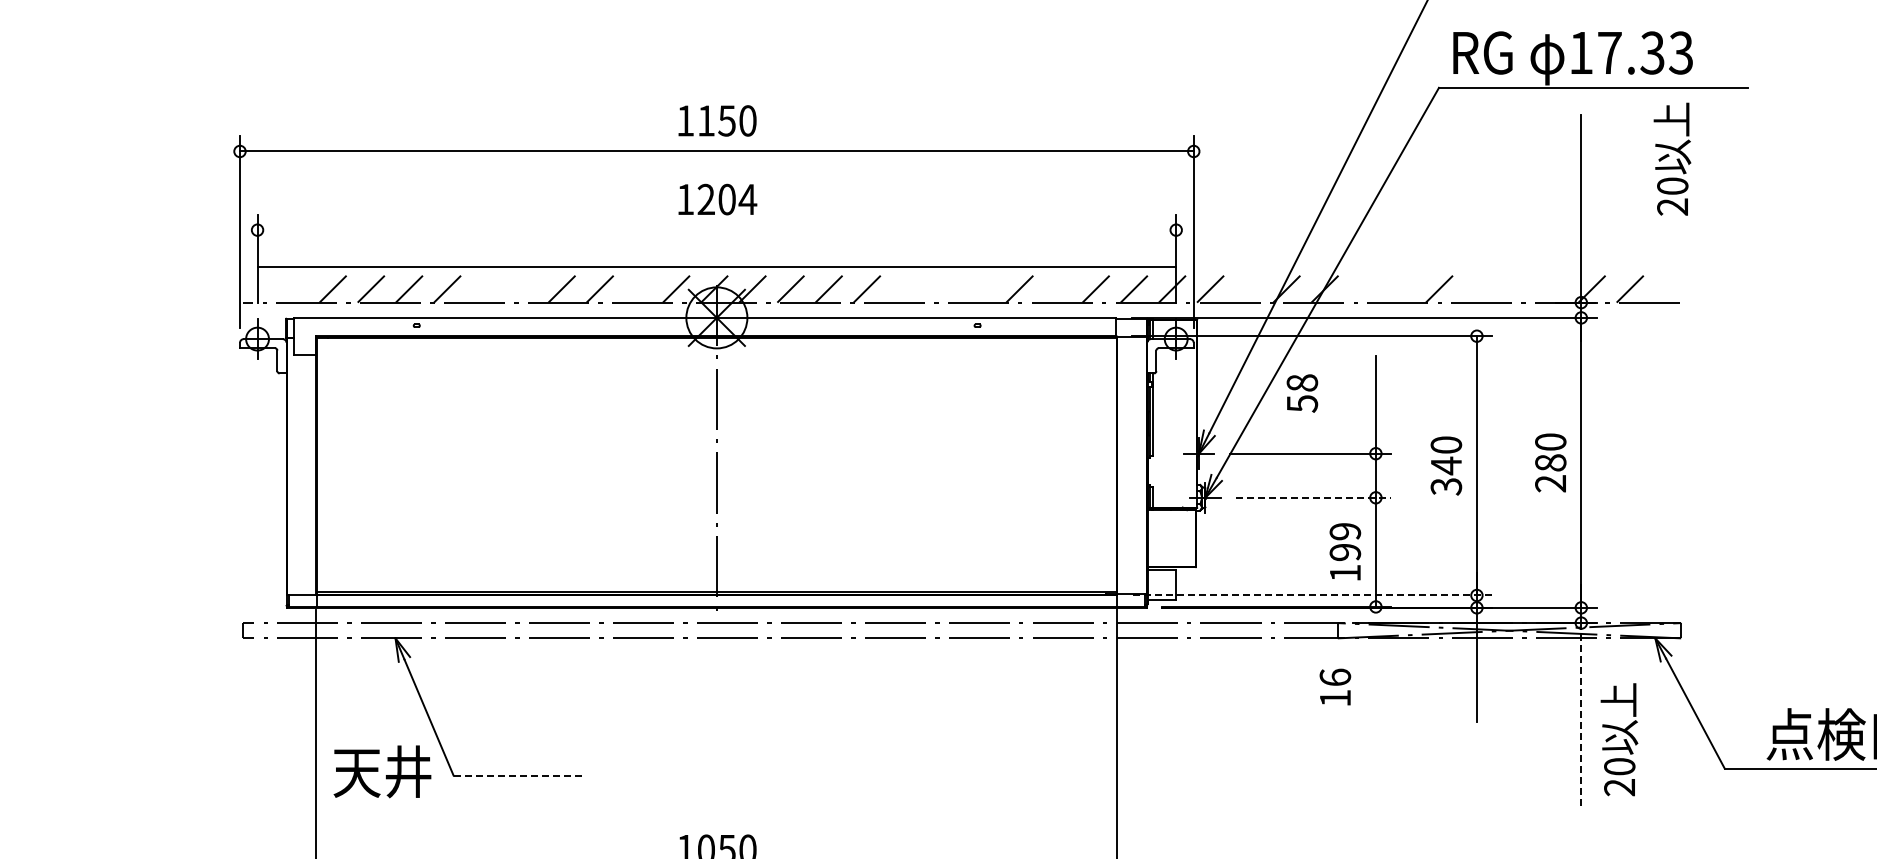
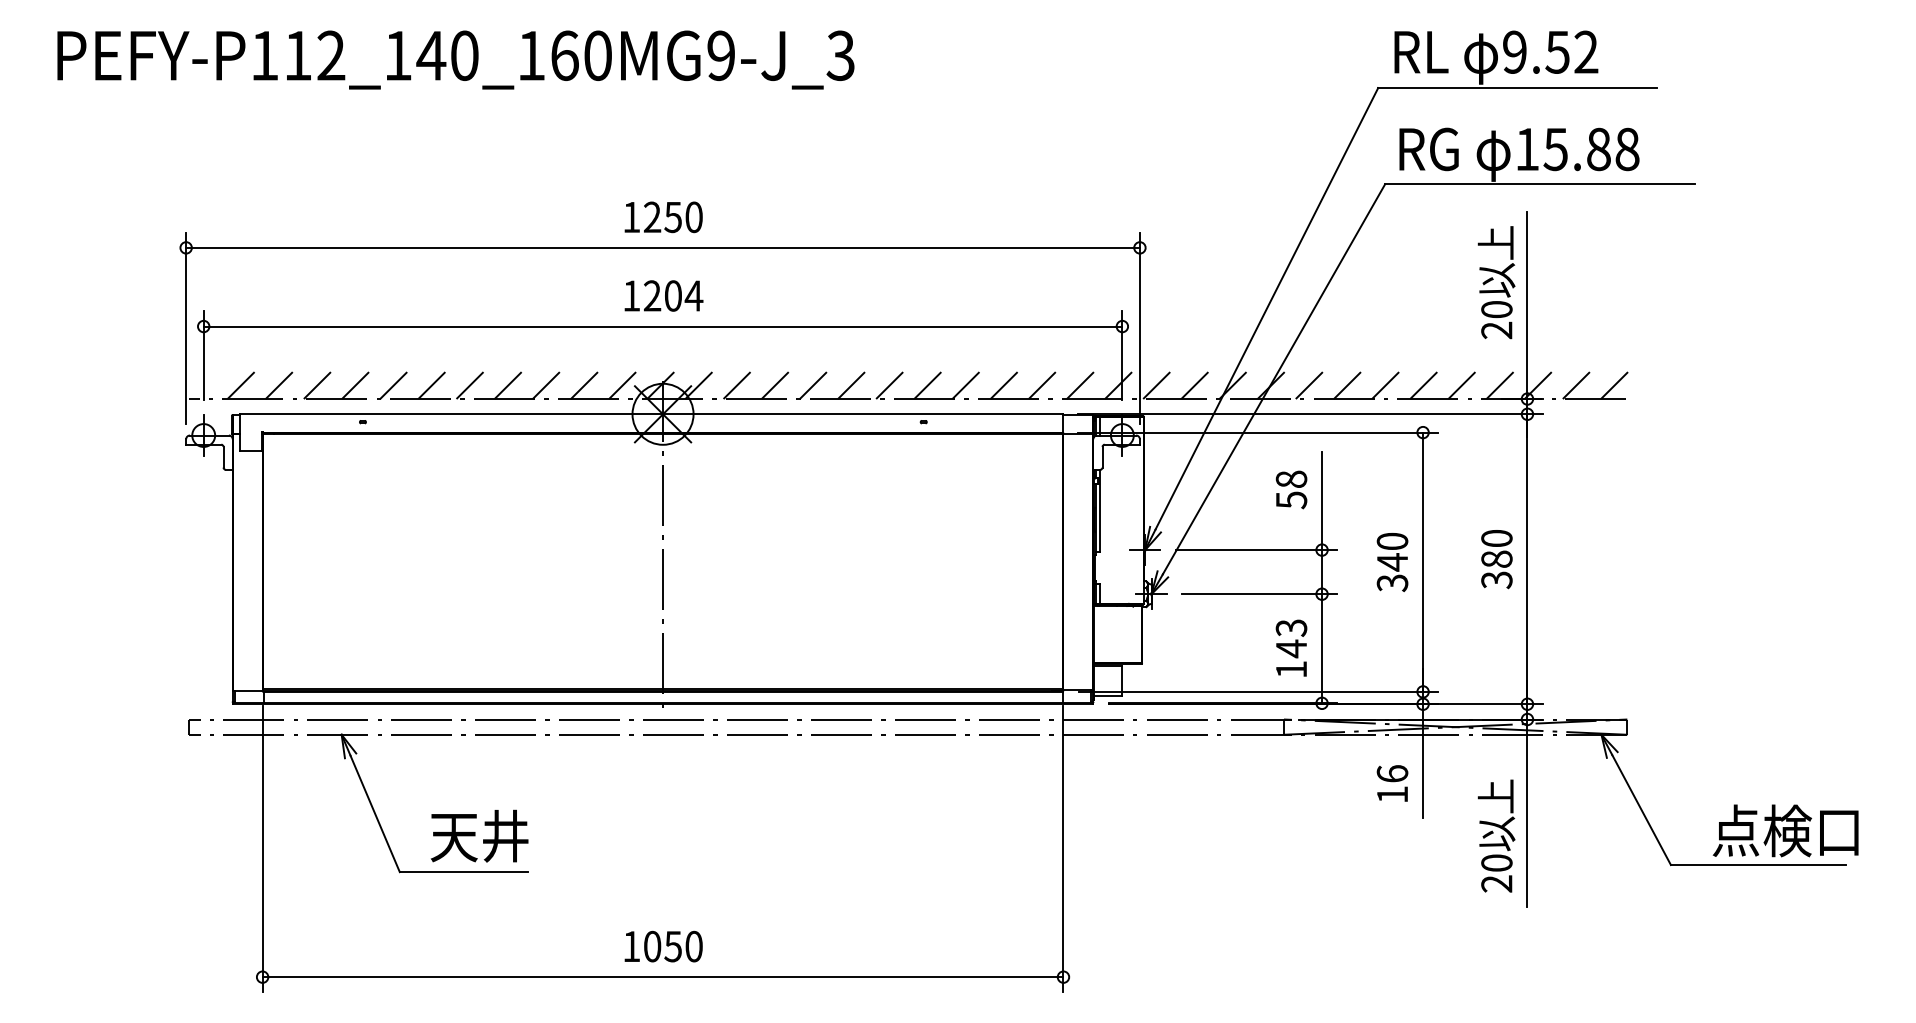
text: (1645, 53) -> (1591, 149), 17.33 -> 15.88
text: (706, 120) -> (652, 216), 1150 -> 1250
text: (1672, 159) -> (1496, 282), moved
line: (716, 267) -> (662, 326), moved
line: (294, 289) -> (240, 385), added
line: (485, 289) -> (431, 385), added
line: (523, 289) -> (469, 385), added
line: (637, 289) -> (583, 385), added
line: (905, 289) -> (851, 385), added
line: (943, 289) -> (889, 385), added
line: (981, 289) -> (927, 385), added
line: (1057, 289) -> (1003, 385), added
line: (1248, 289) -> (1194, 385), added
line: (1362, 289) -> (1308, 385), added
line: (1400, 289) -> (1346, 385), added
line: (1477, 289) -> (1423, 385), added
line: (1515, 289) -> (1461, 385), added
line: (1553, 289) -> (1499, 385), added
line: (1668, 289) -> (1614, 385), added
text: (1302, 393) -> (1291, 489), moved
text: (1550, 484) -> (1496, 580), 280 -> 380
line: (1313, 498) -> (1259, 594), dashed -> solid
text: (1345, 542) -> (1291, 638), 199 -> 143
line: (1312, 595) -> (1258, 691), dashed -> solid
text: (1335, 687) -> (1392, 783), moved
line: (1581, 717) -> (1527, 813), dashed -> solid
text: (1619, 739) -> (1496, 835), moved
text: (382, 771) -> (479, 835), moved
line: (518, 776) -> (464, 872), dashed -> solid

